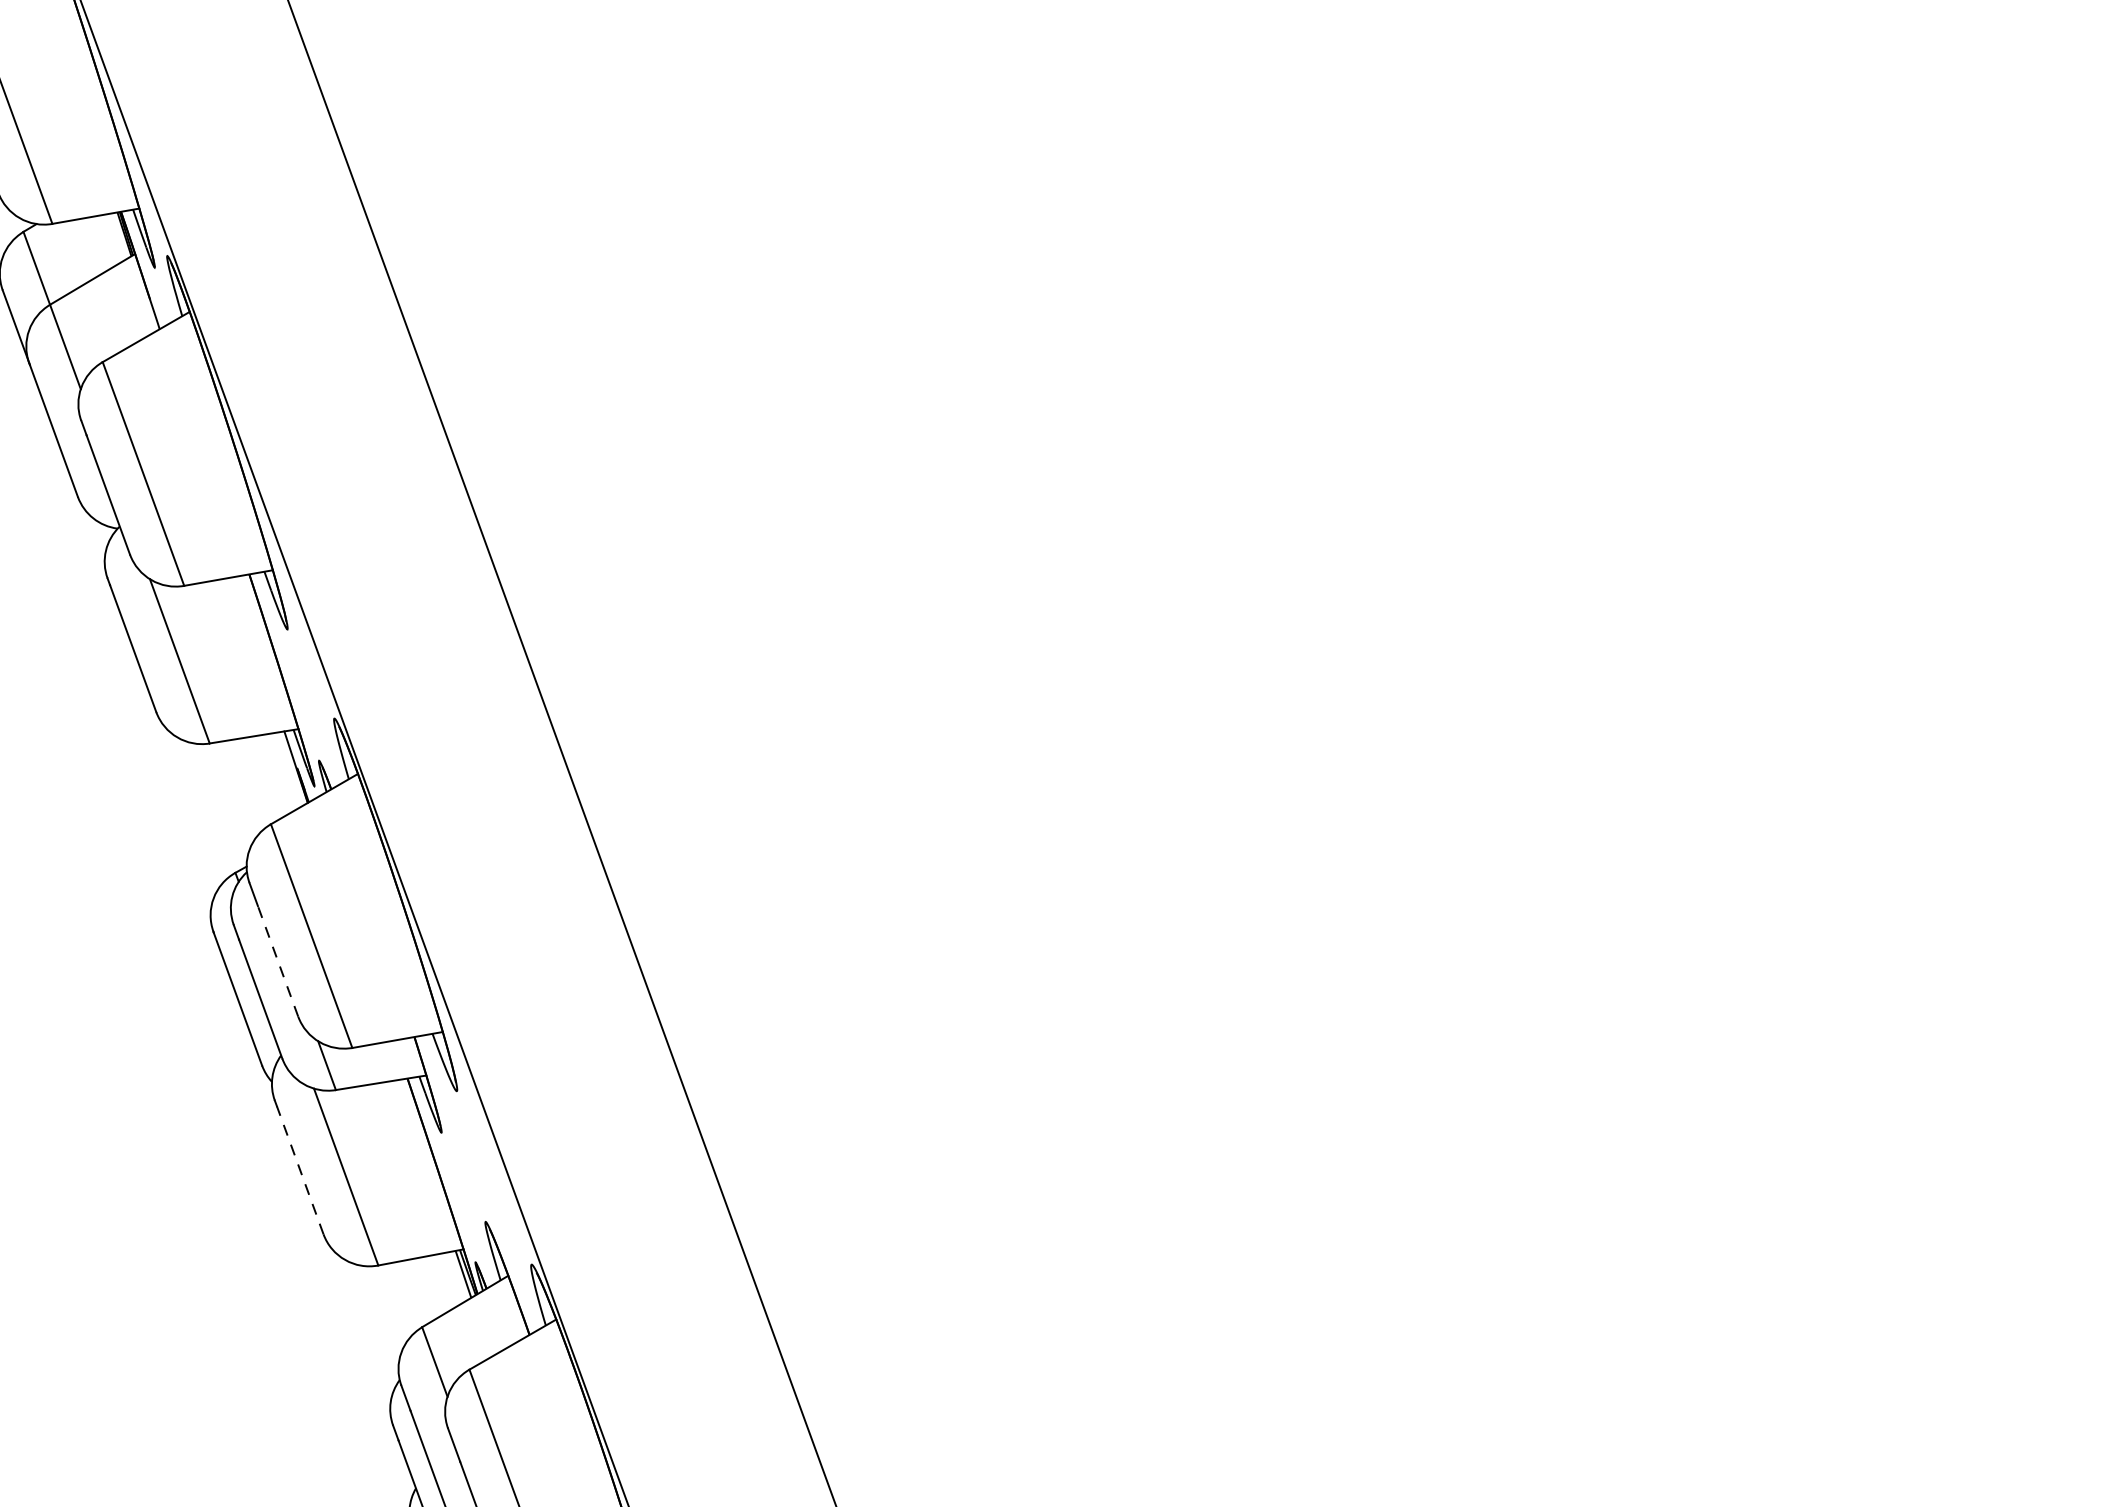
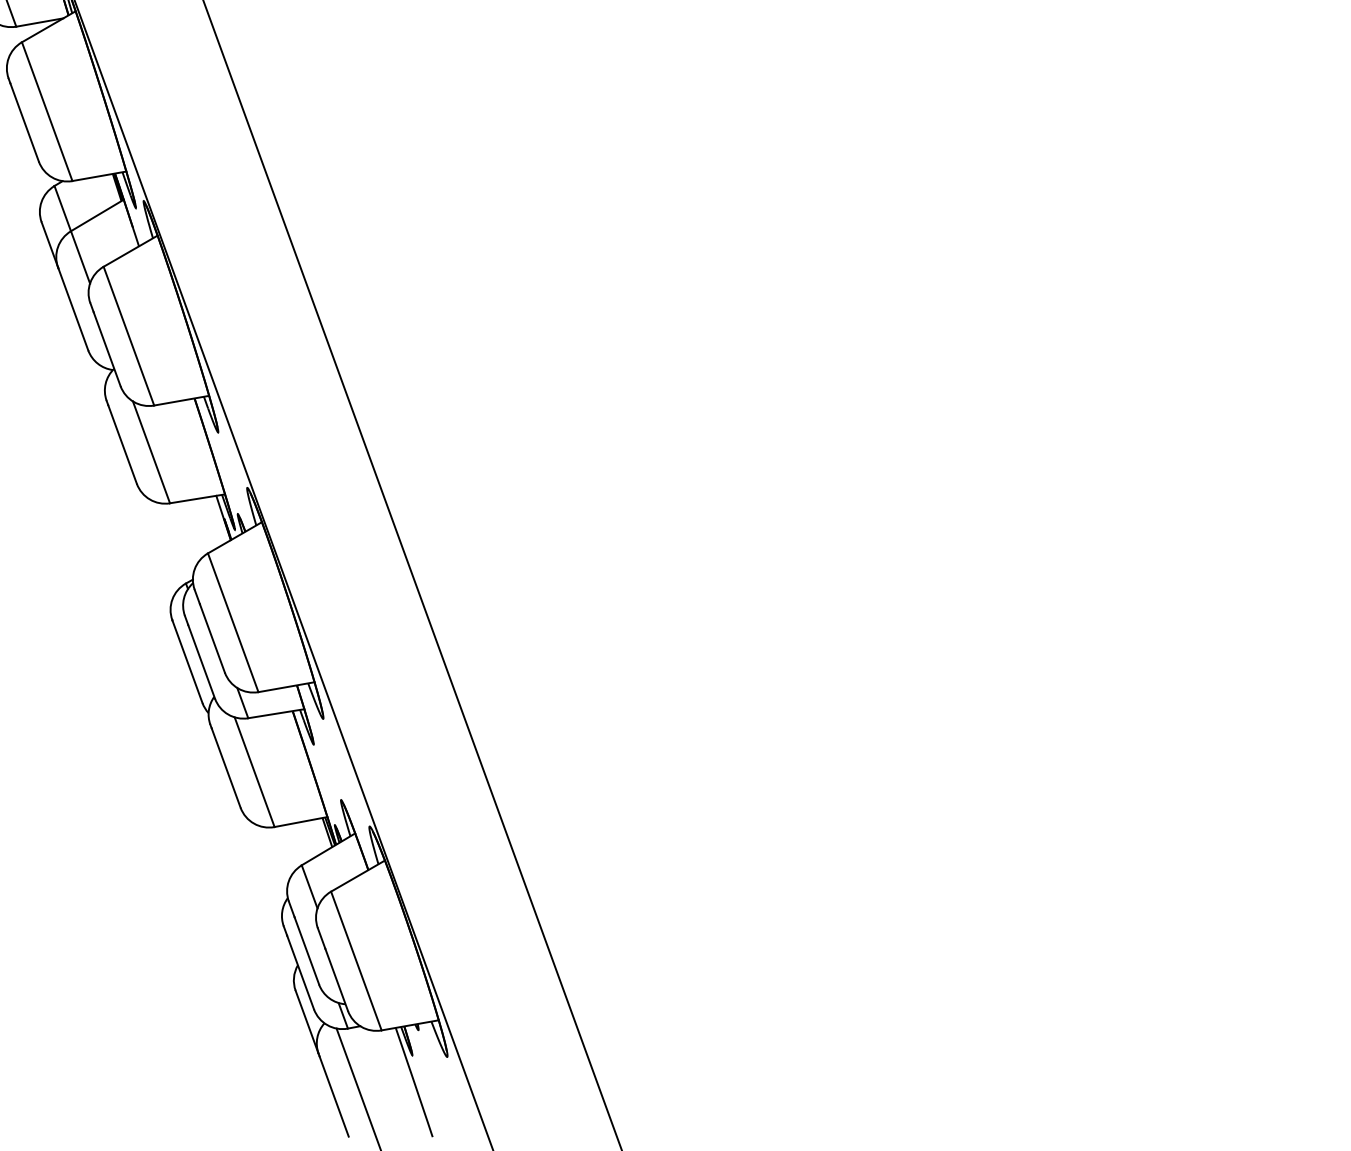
line: (278, 961) -> (212, 638), dashed -> solid
line: (299, 1169) -> (225, 767), dashed -> solid

